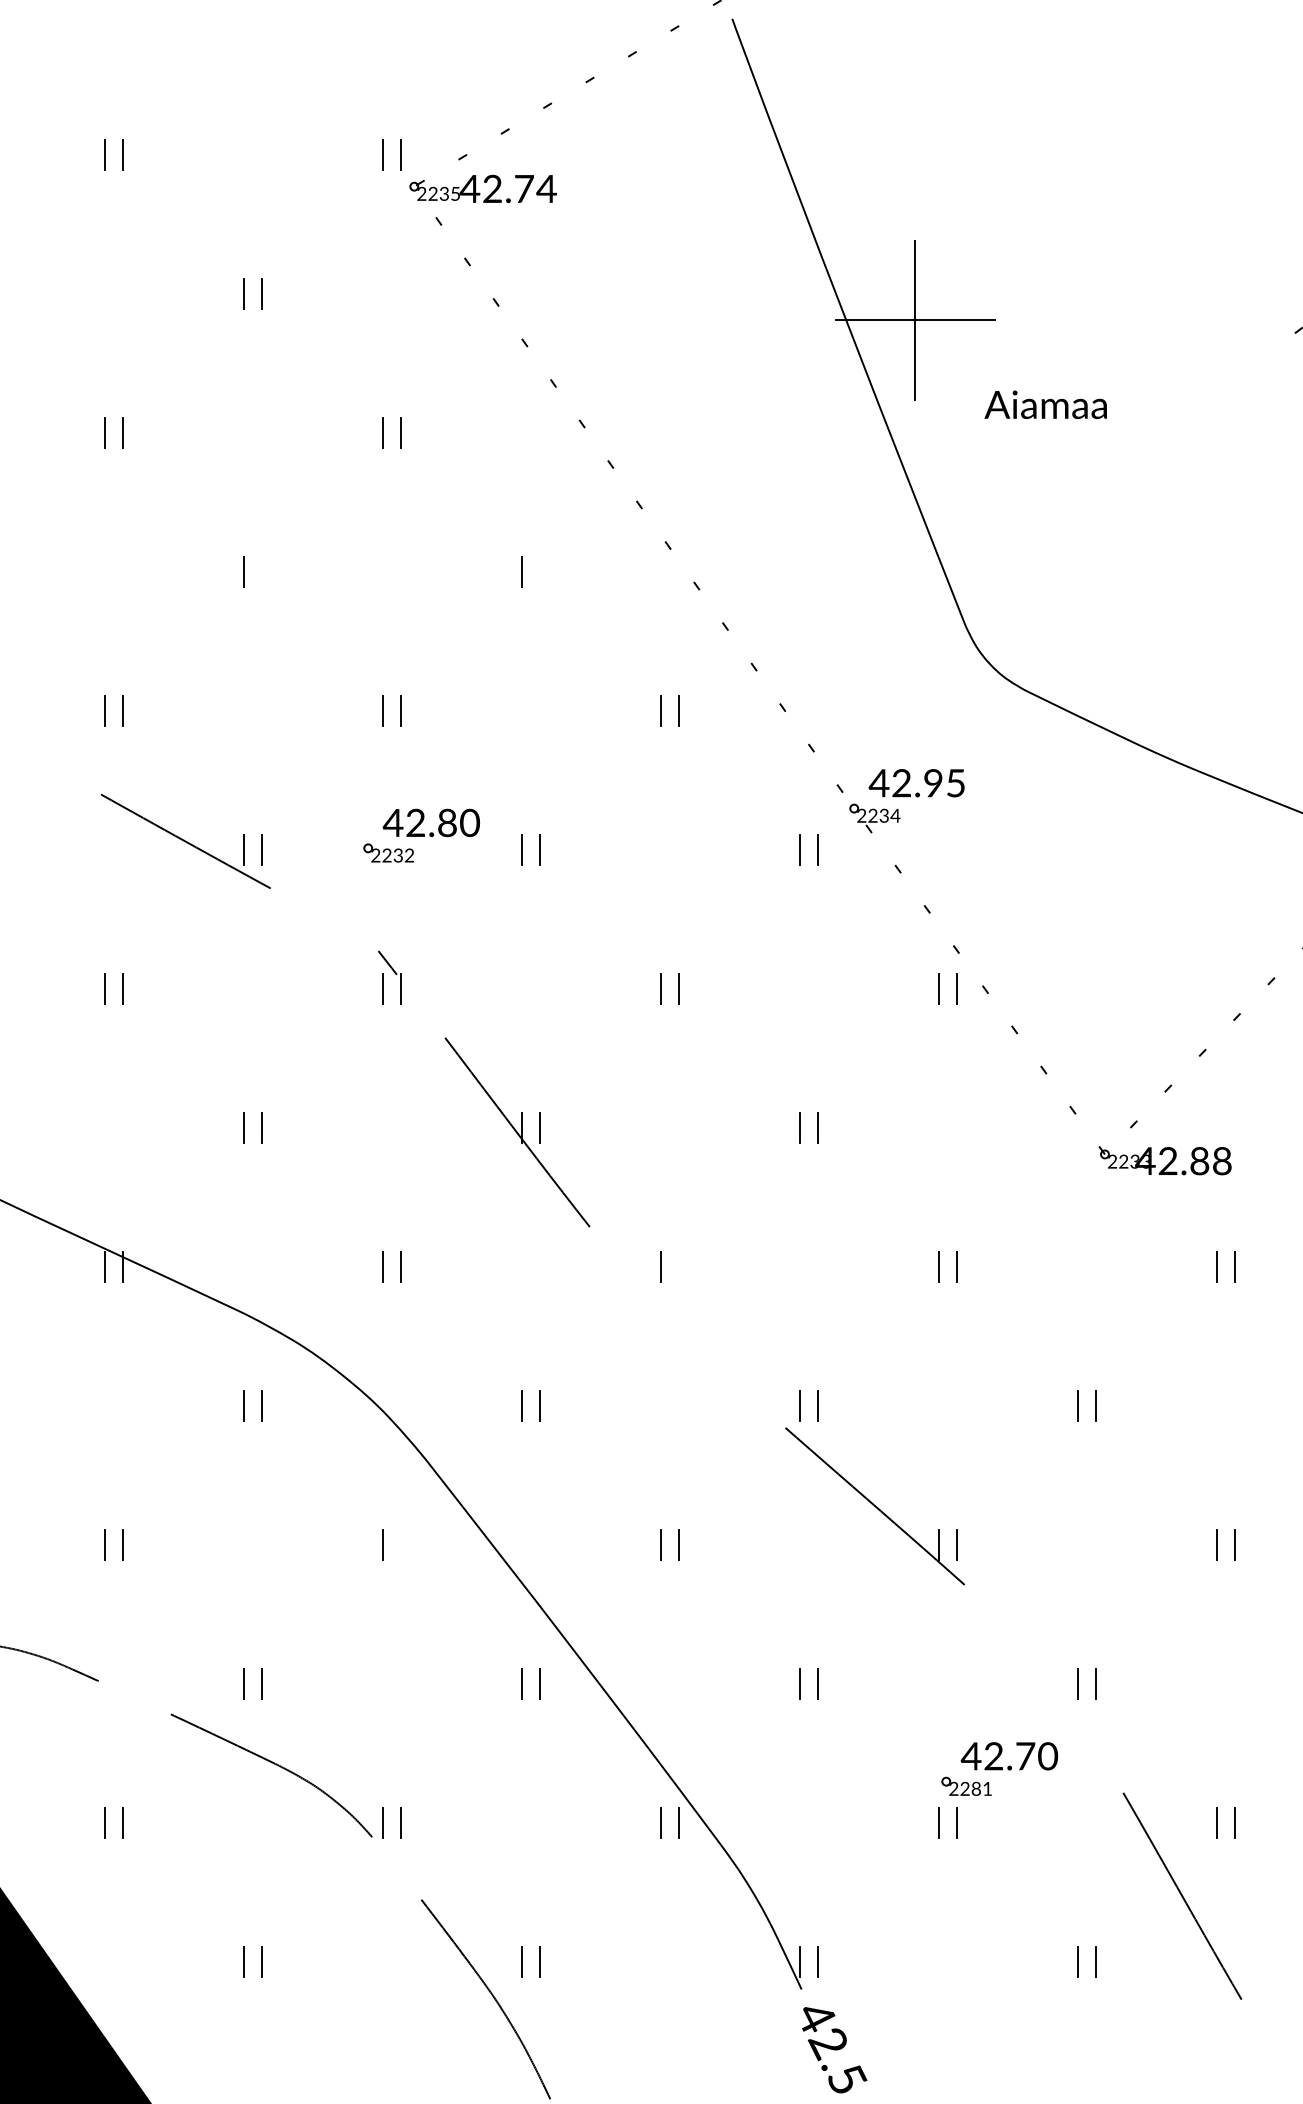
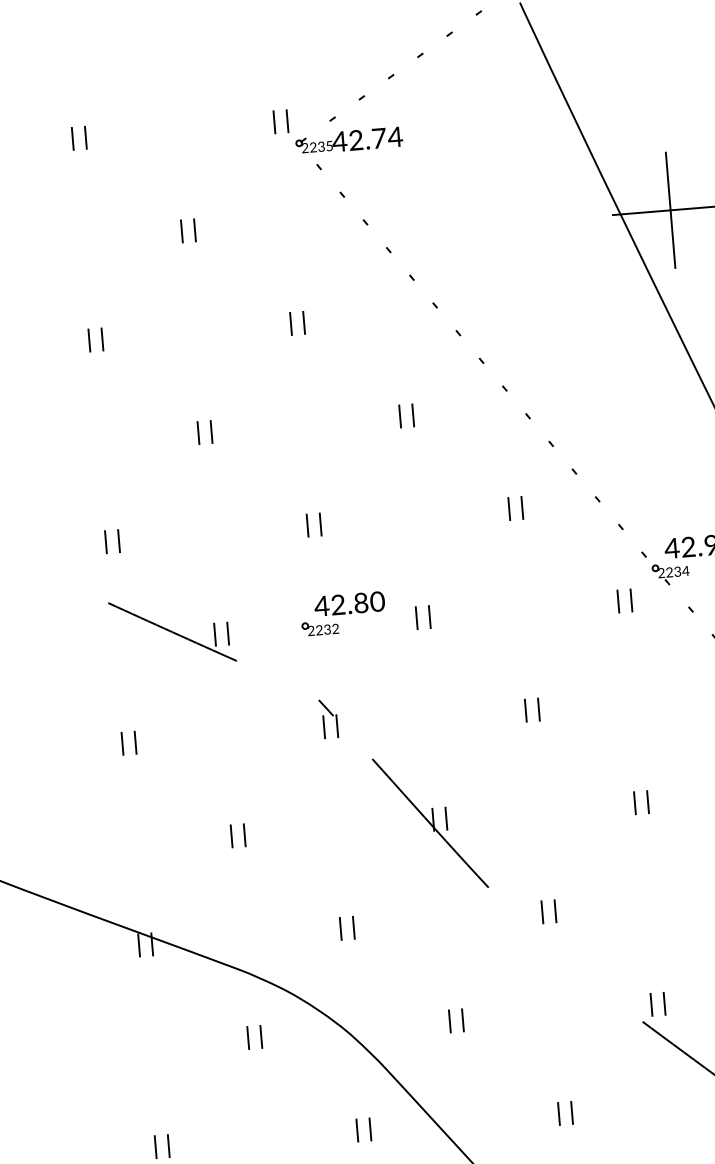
line: (261, 571) -> (211, 431), added
line: (539, 571) -> (413, 415), added
line: (678, 1266) -> (555, 911), added
line: (400, 1544) -> (370, 1129), added

